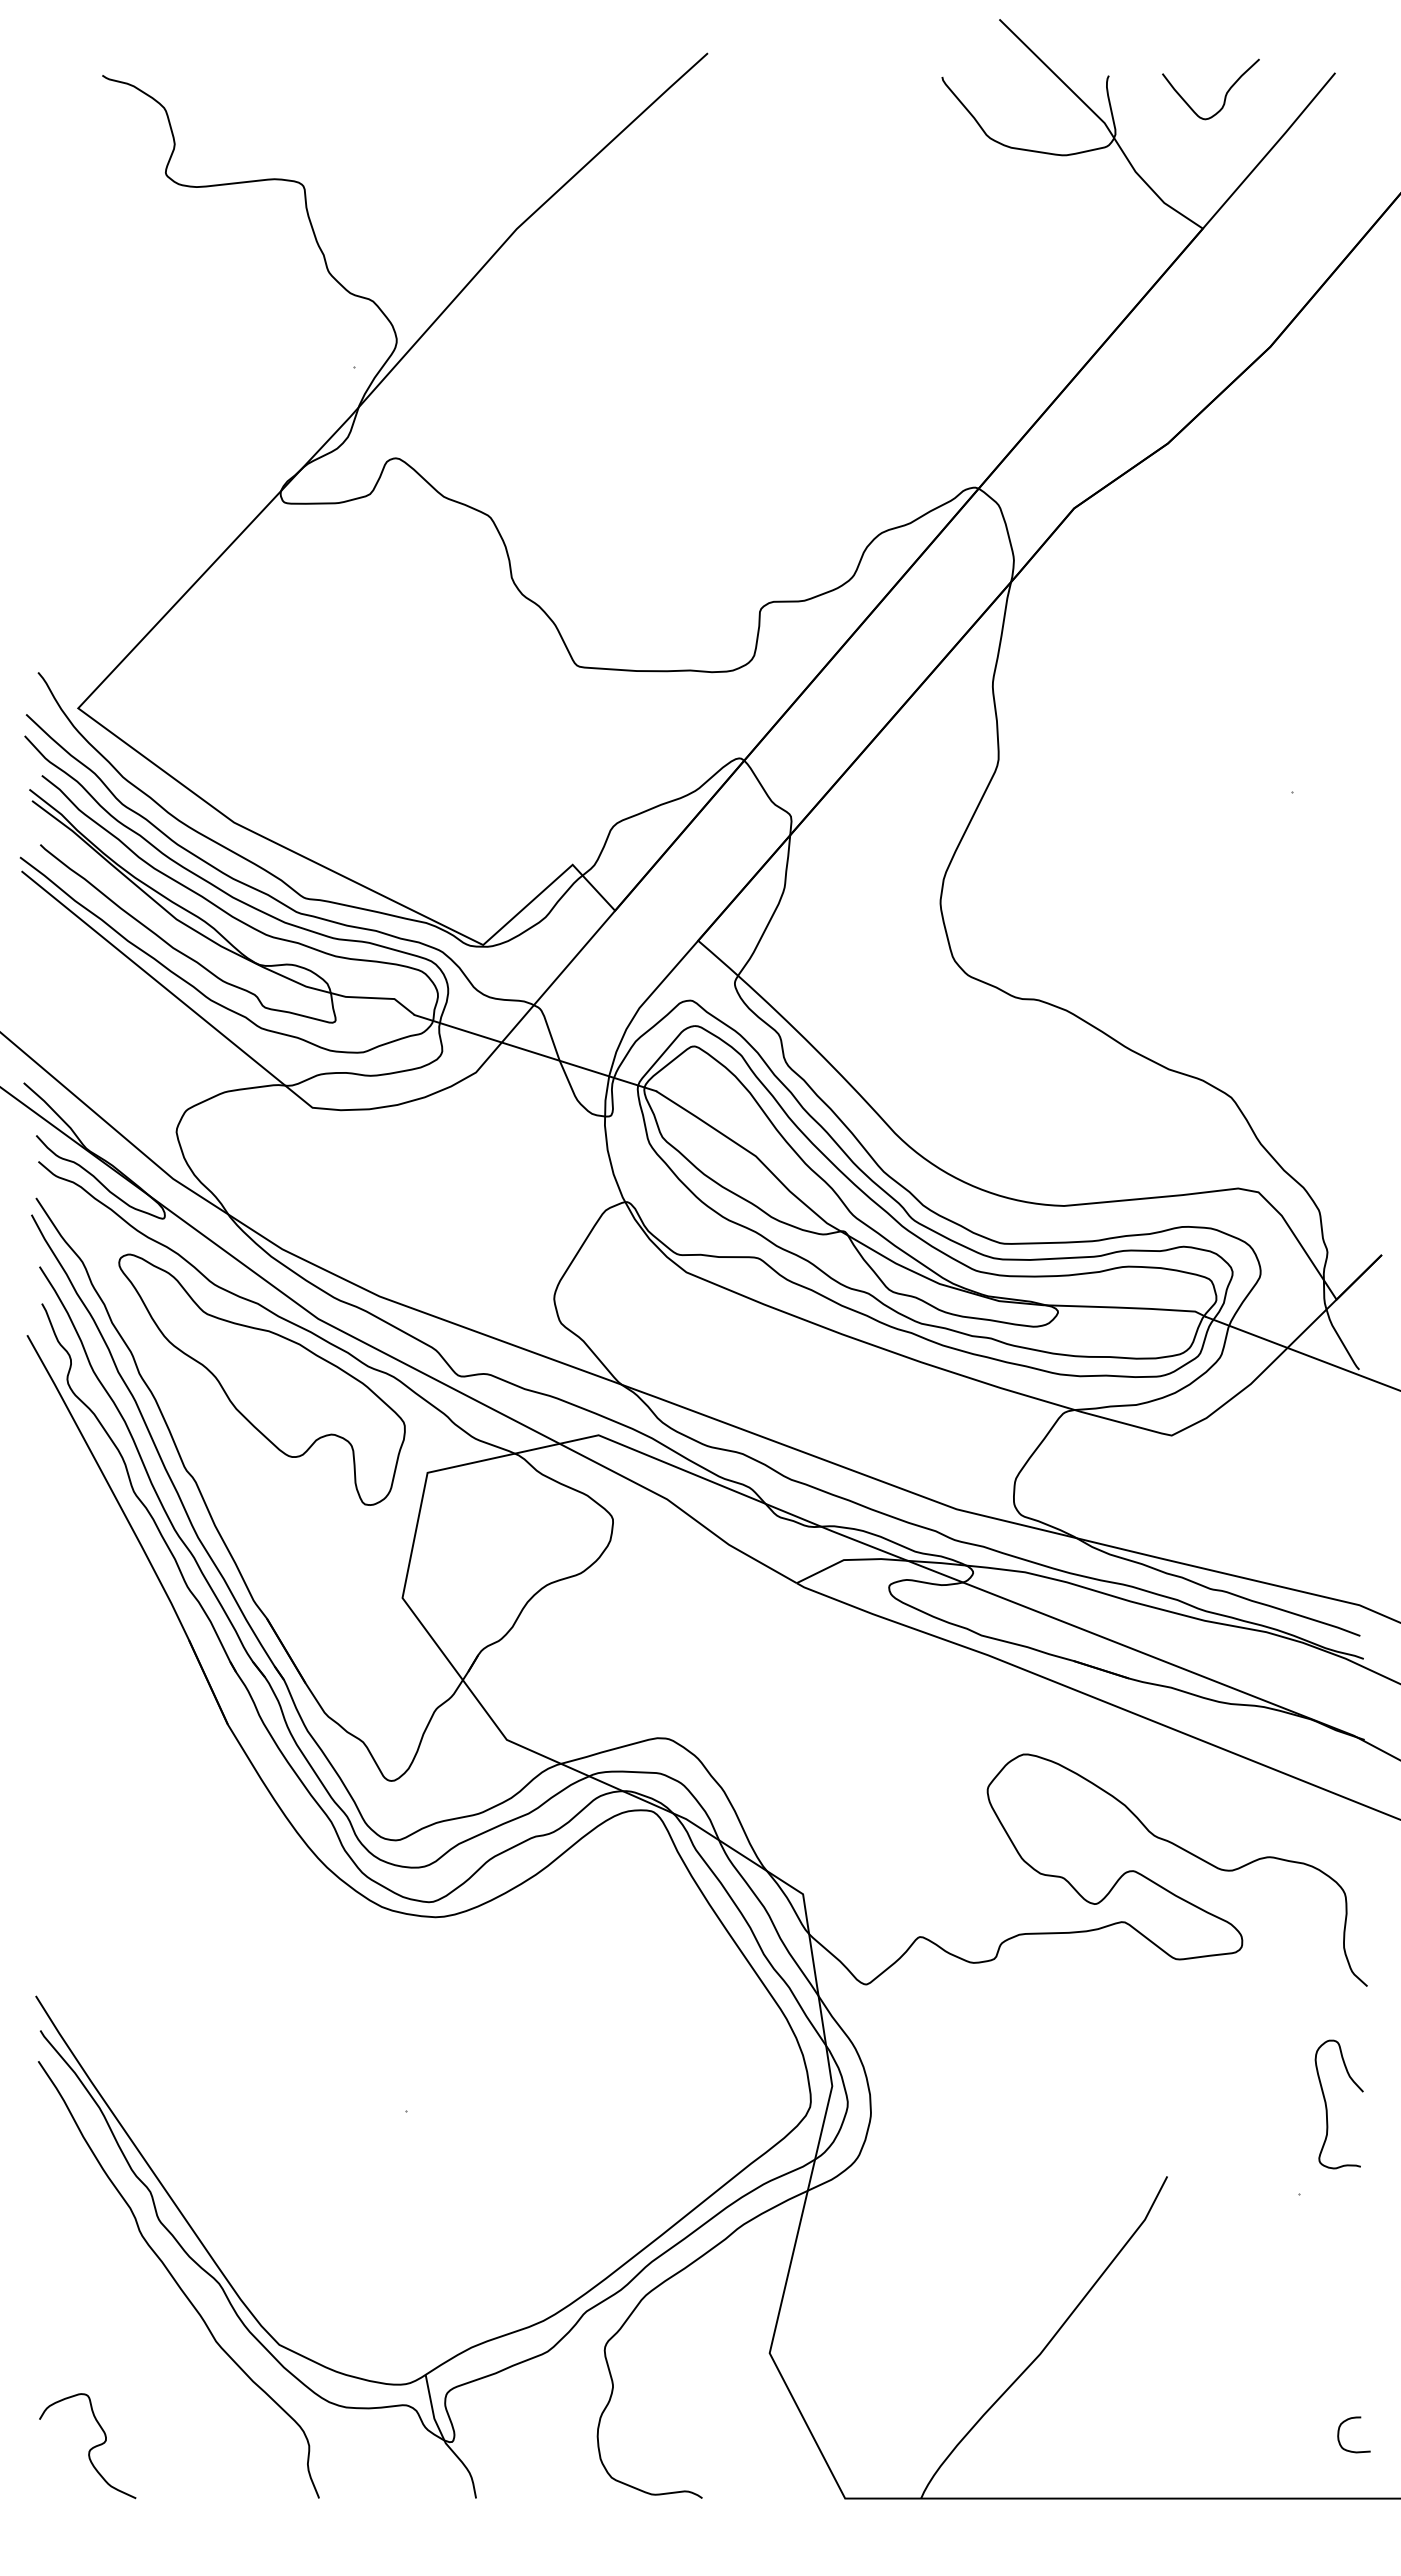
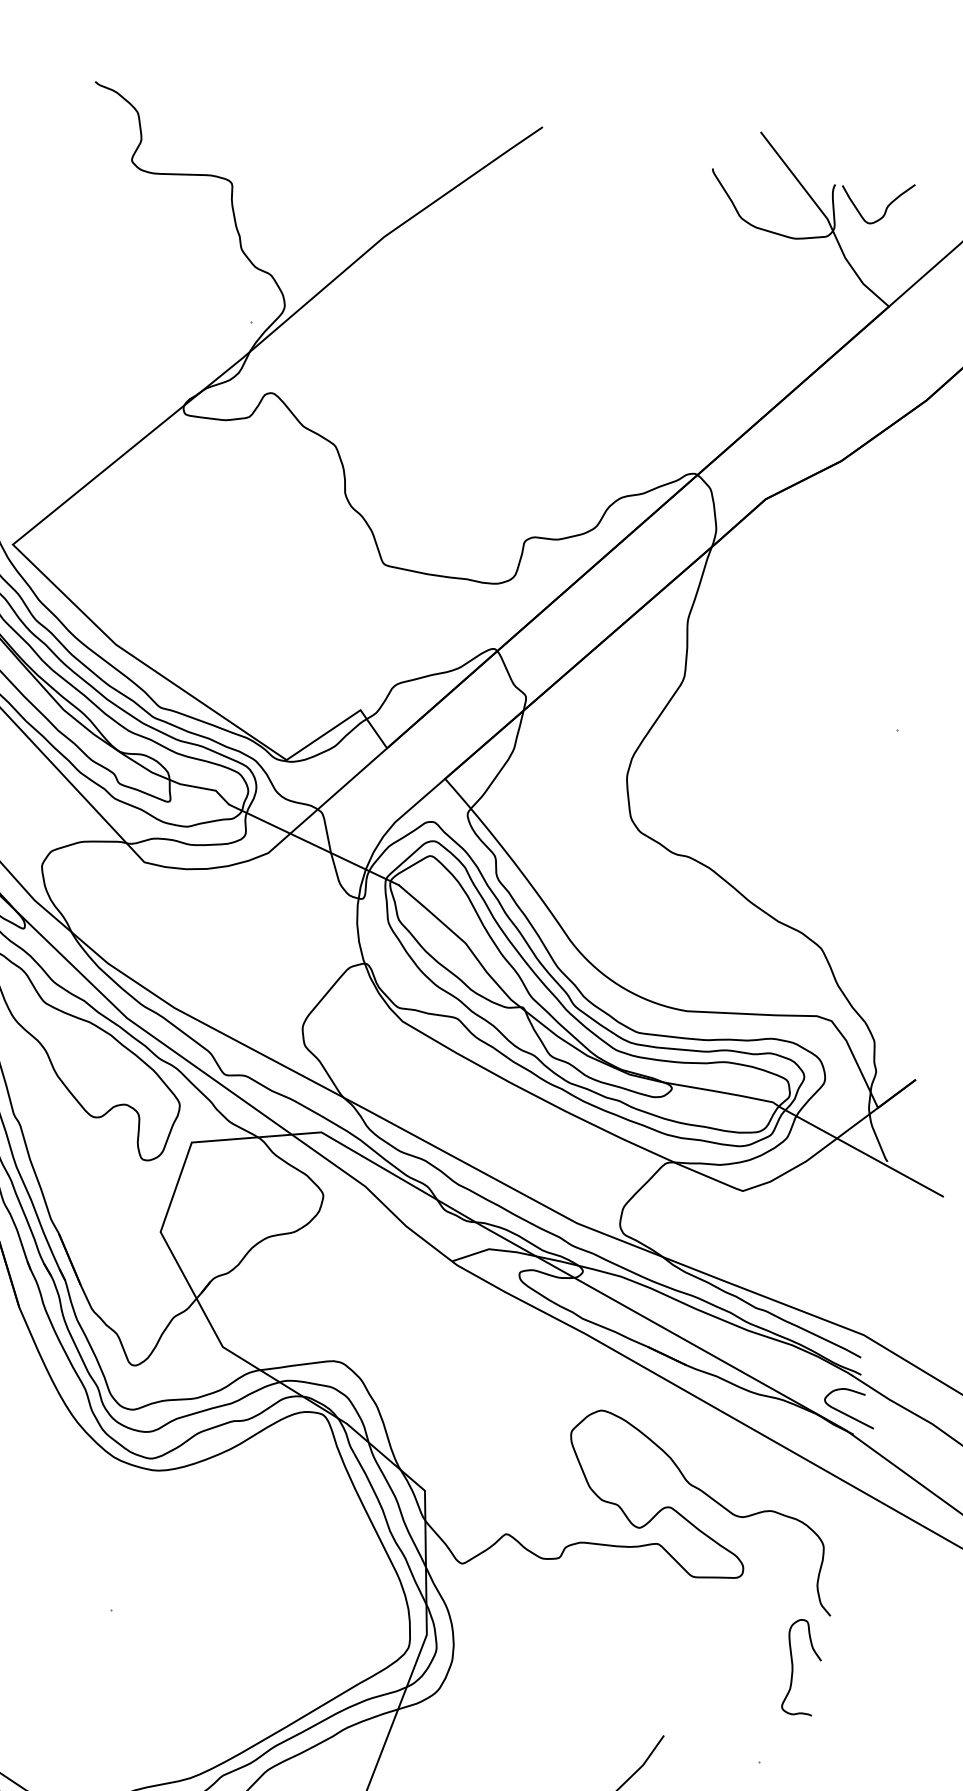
curve: (1225, 93) -> (886, 206), moved
curve: (1350, 1713) -> (846, 1413), added
curve: (1327, 2107) -> (793, 1668), moved

